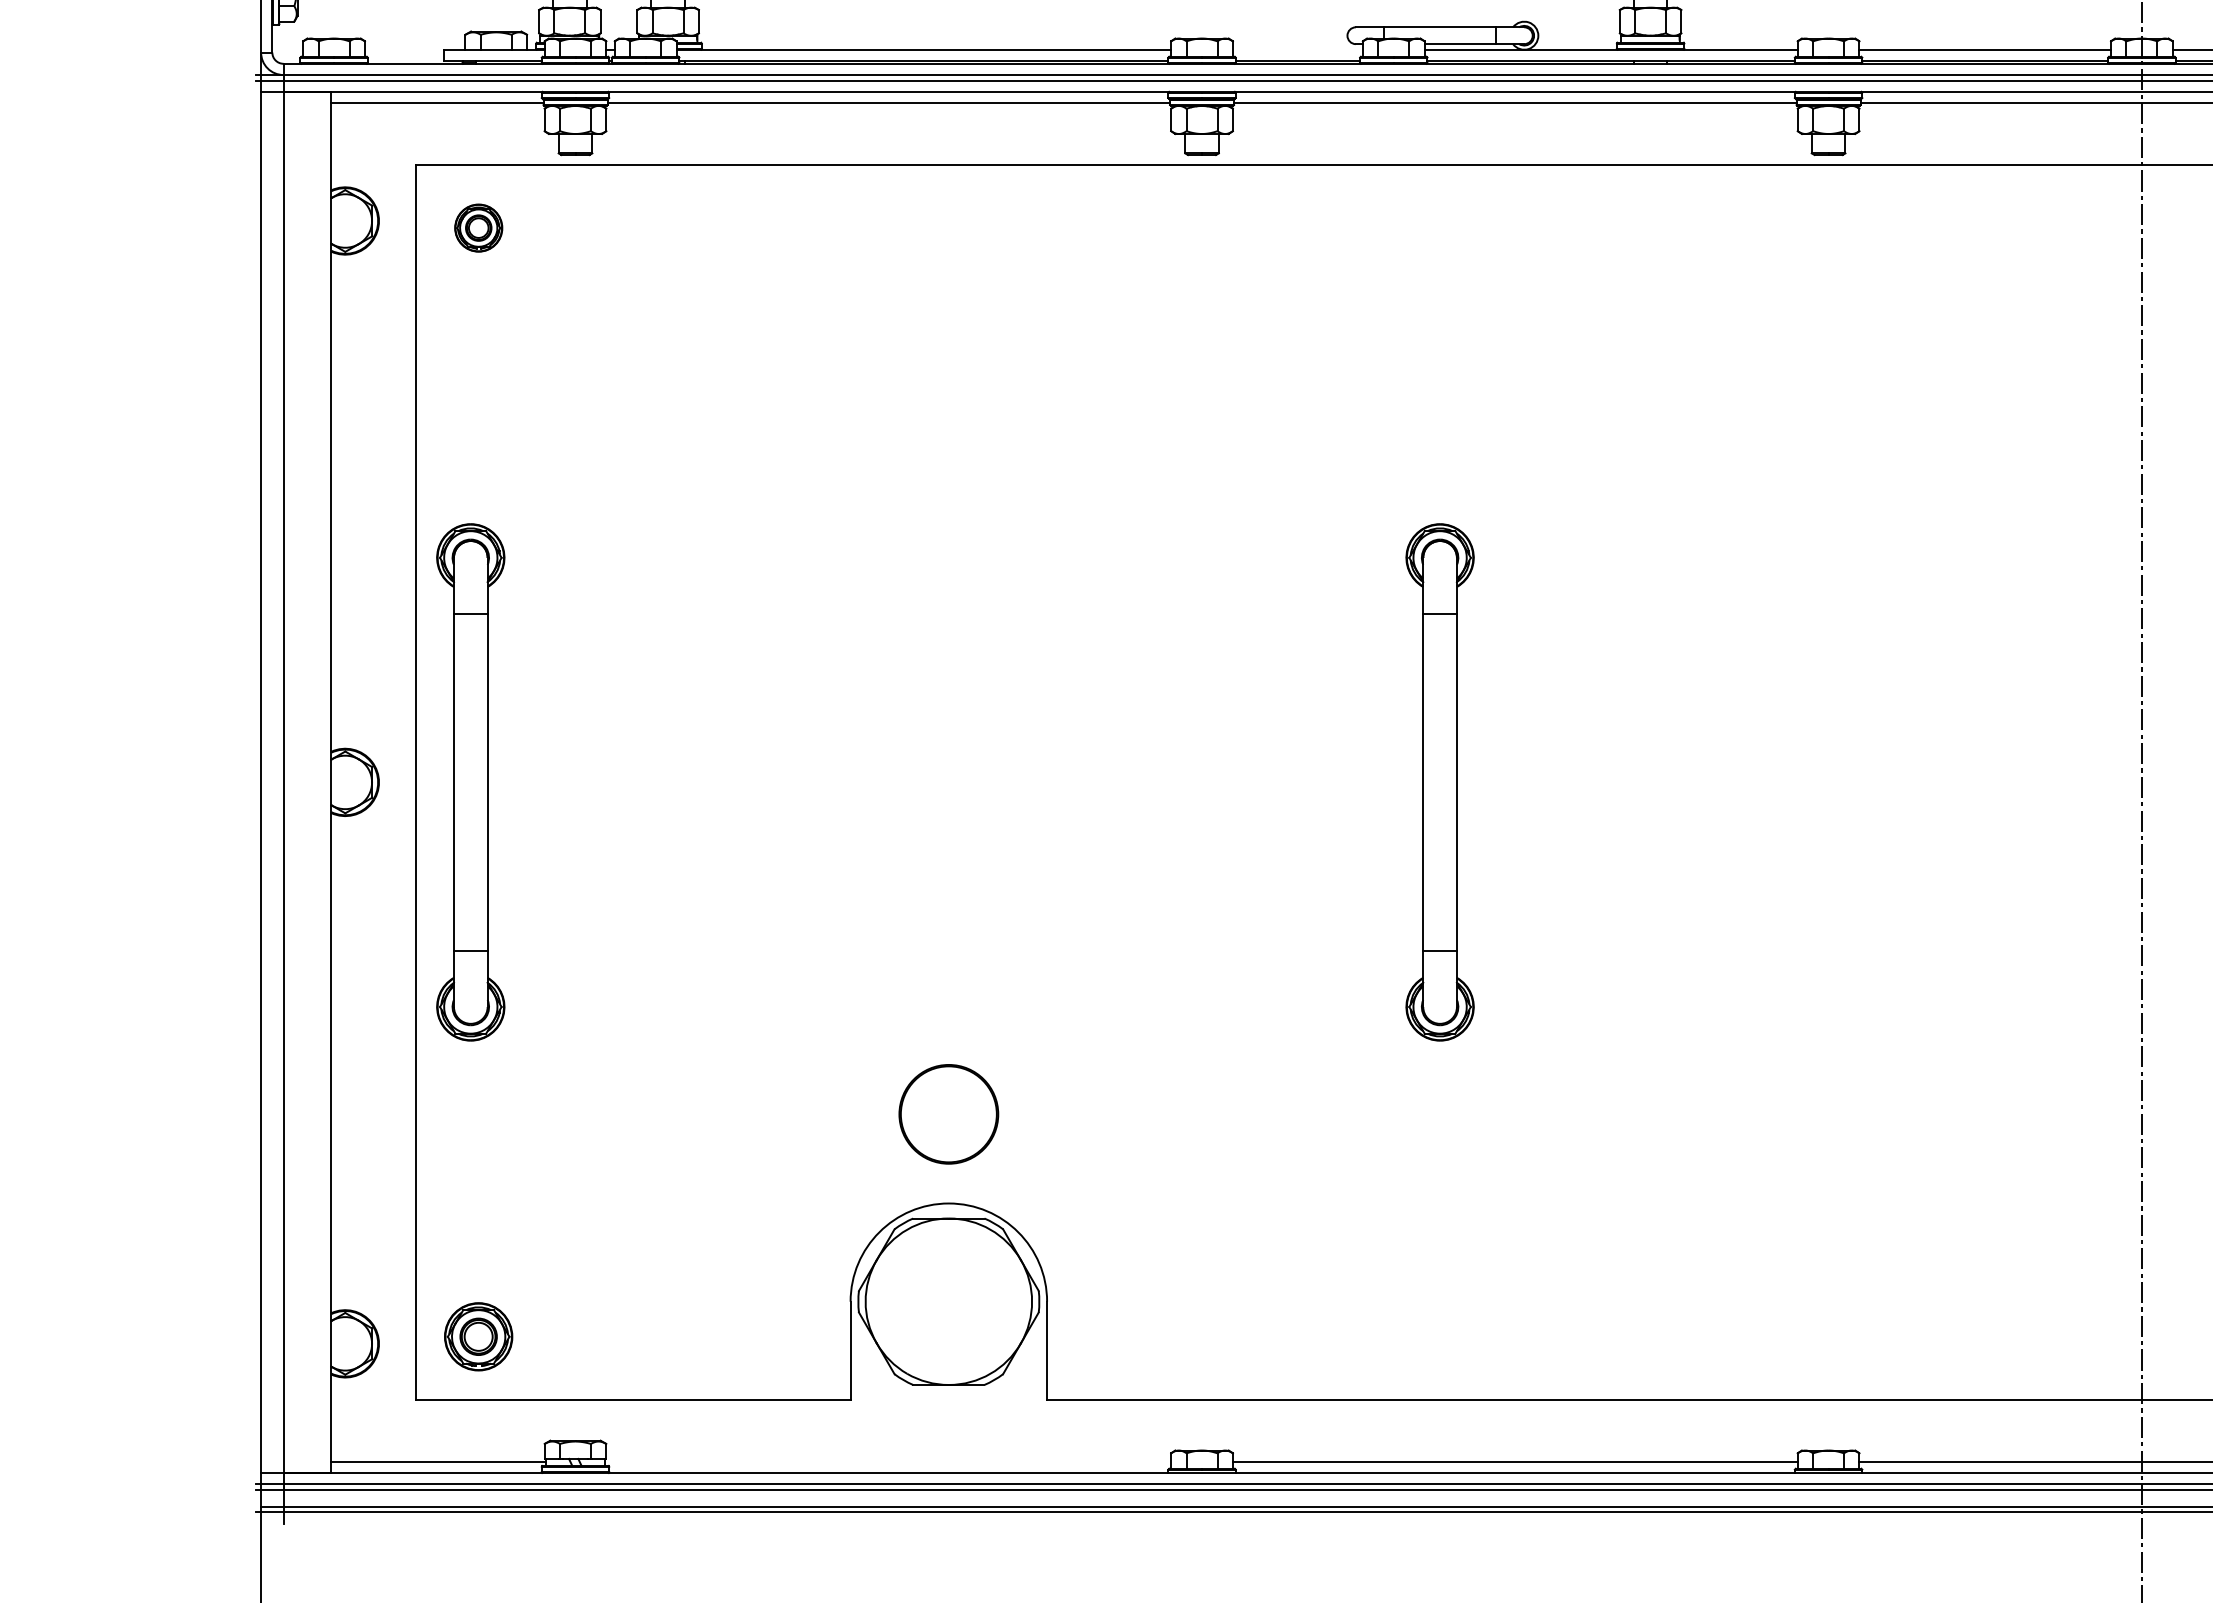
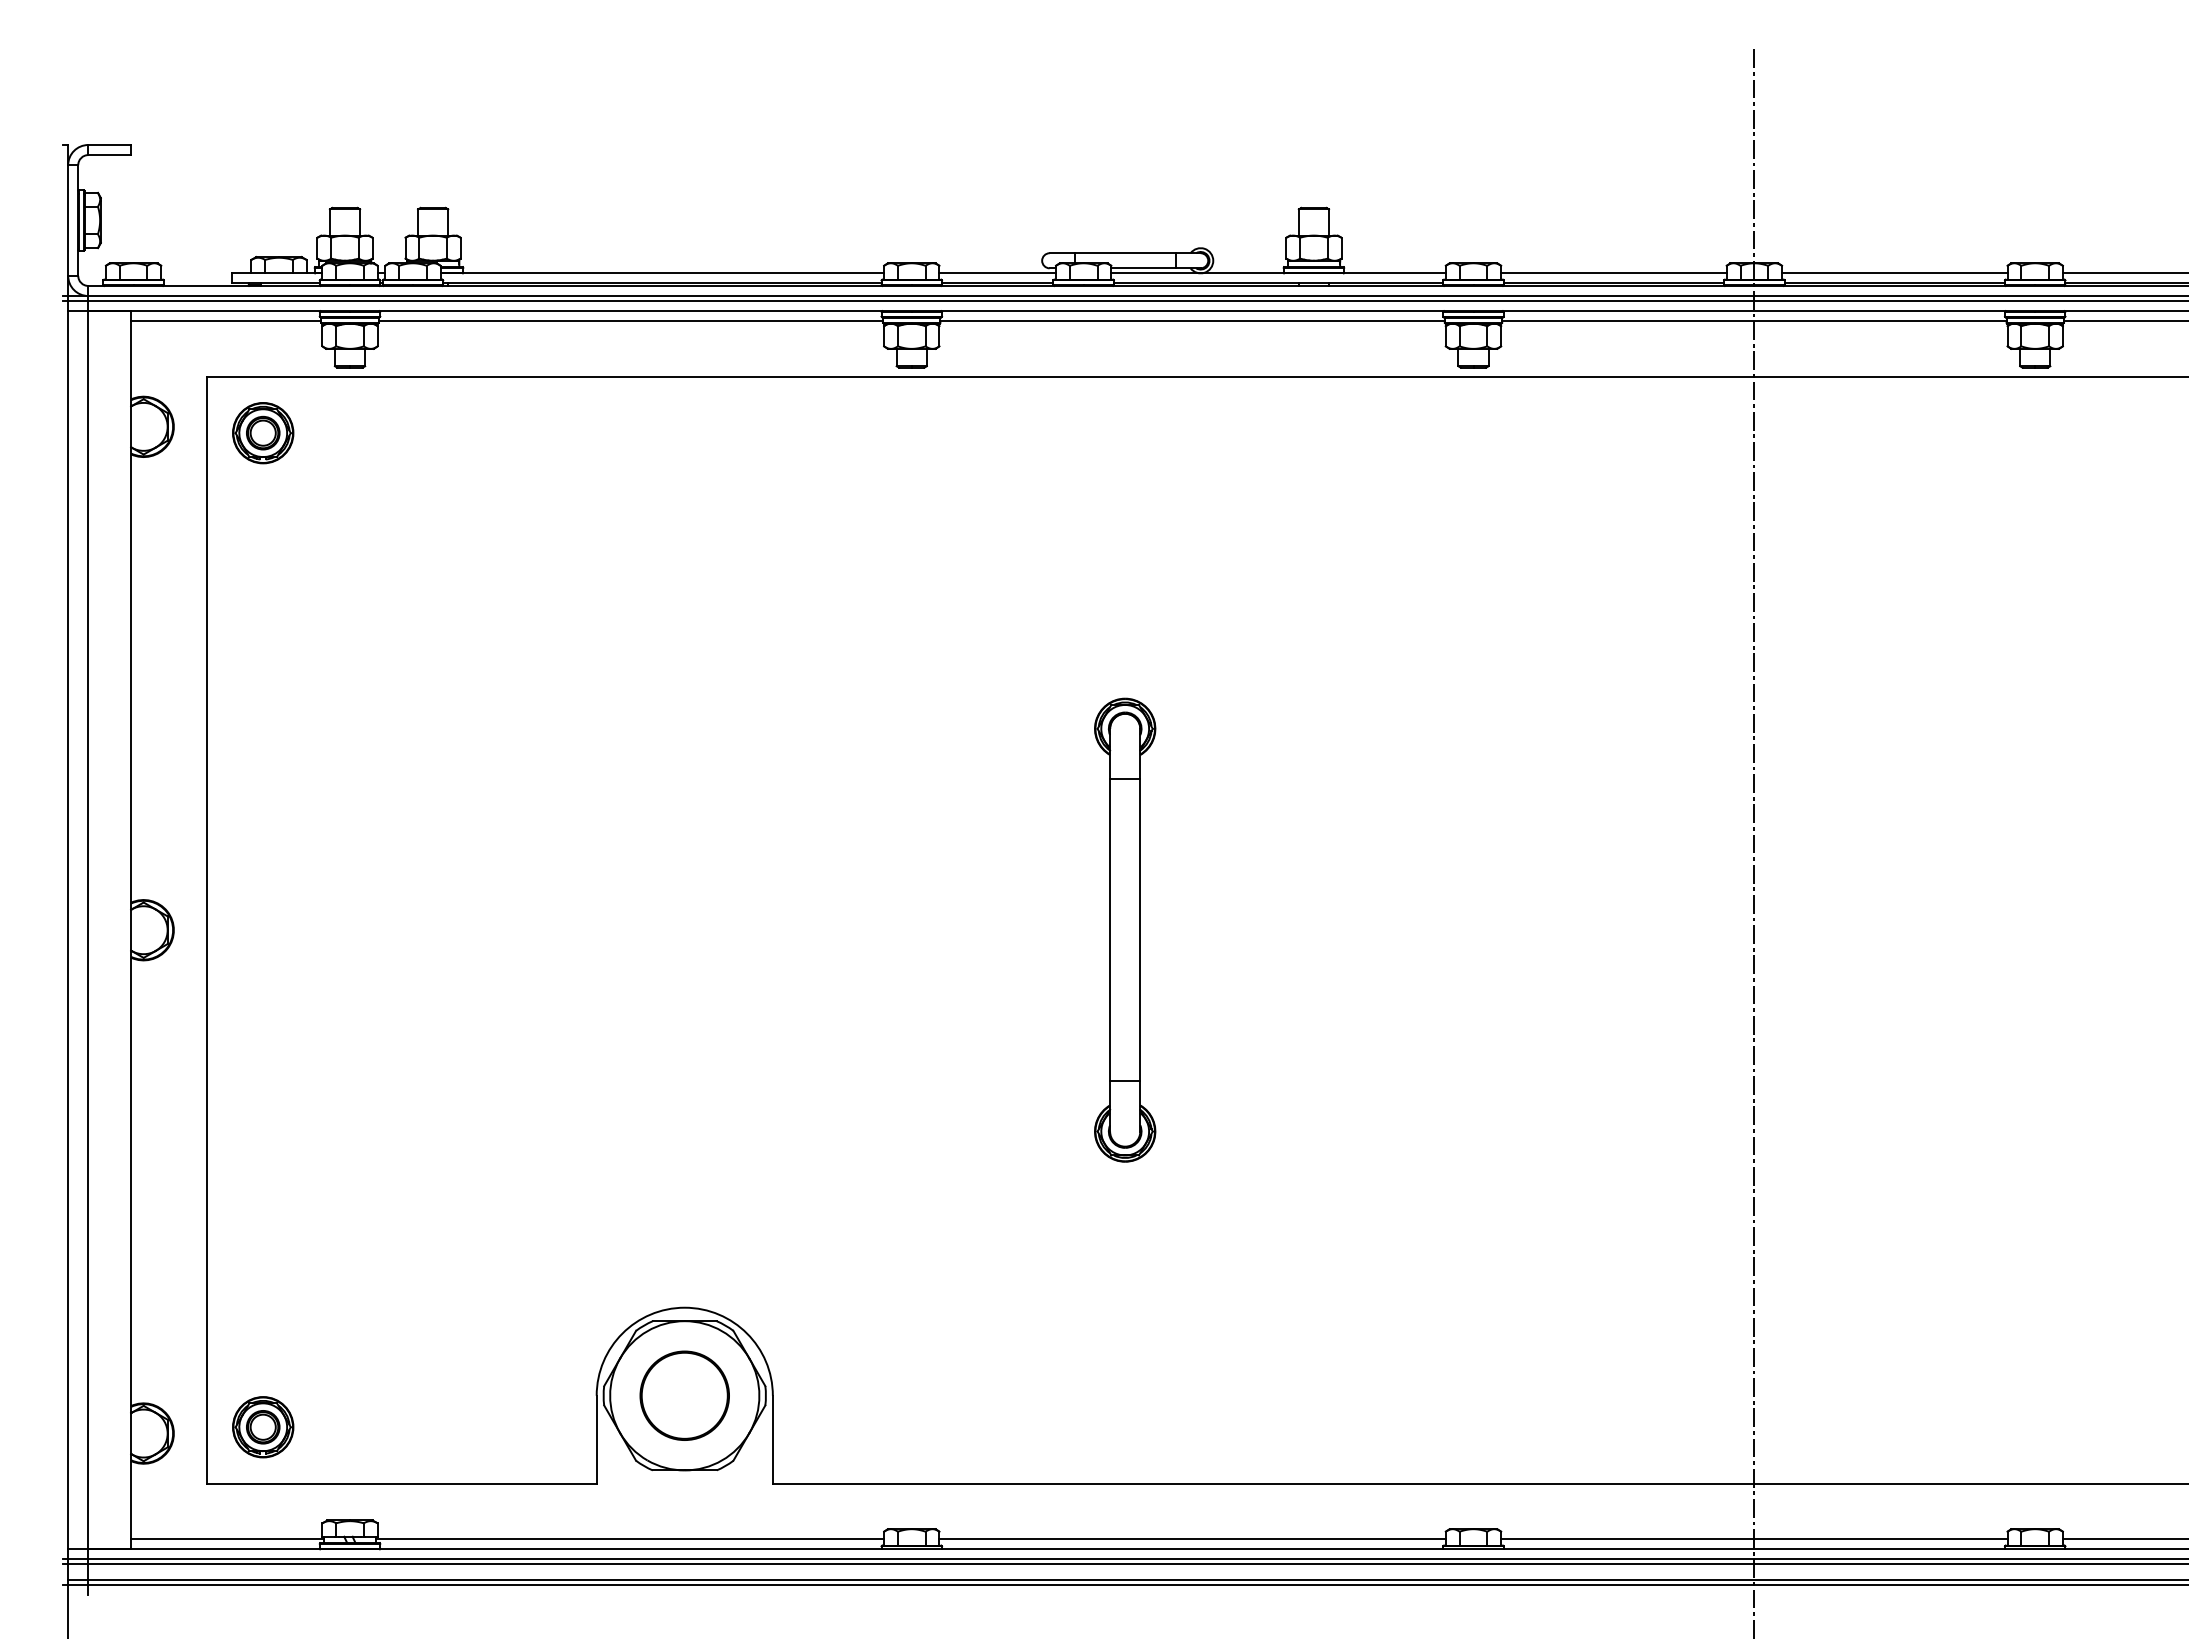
line: (1297, 49) -> (997, 273), added
part: (478, 228) -> (263, 433), size x1.43
part: (471, 781) -> (256, 929), removed
part: (948, 1114) -> (684, 1395), moved
line: (888, 1462) -> (630, 1539), added

